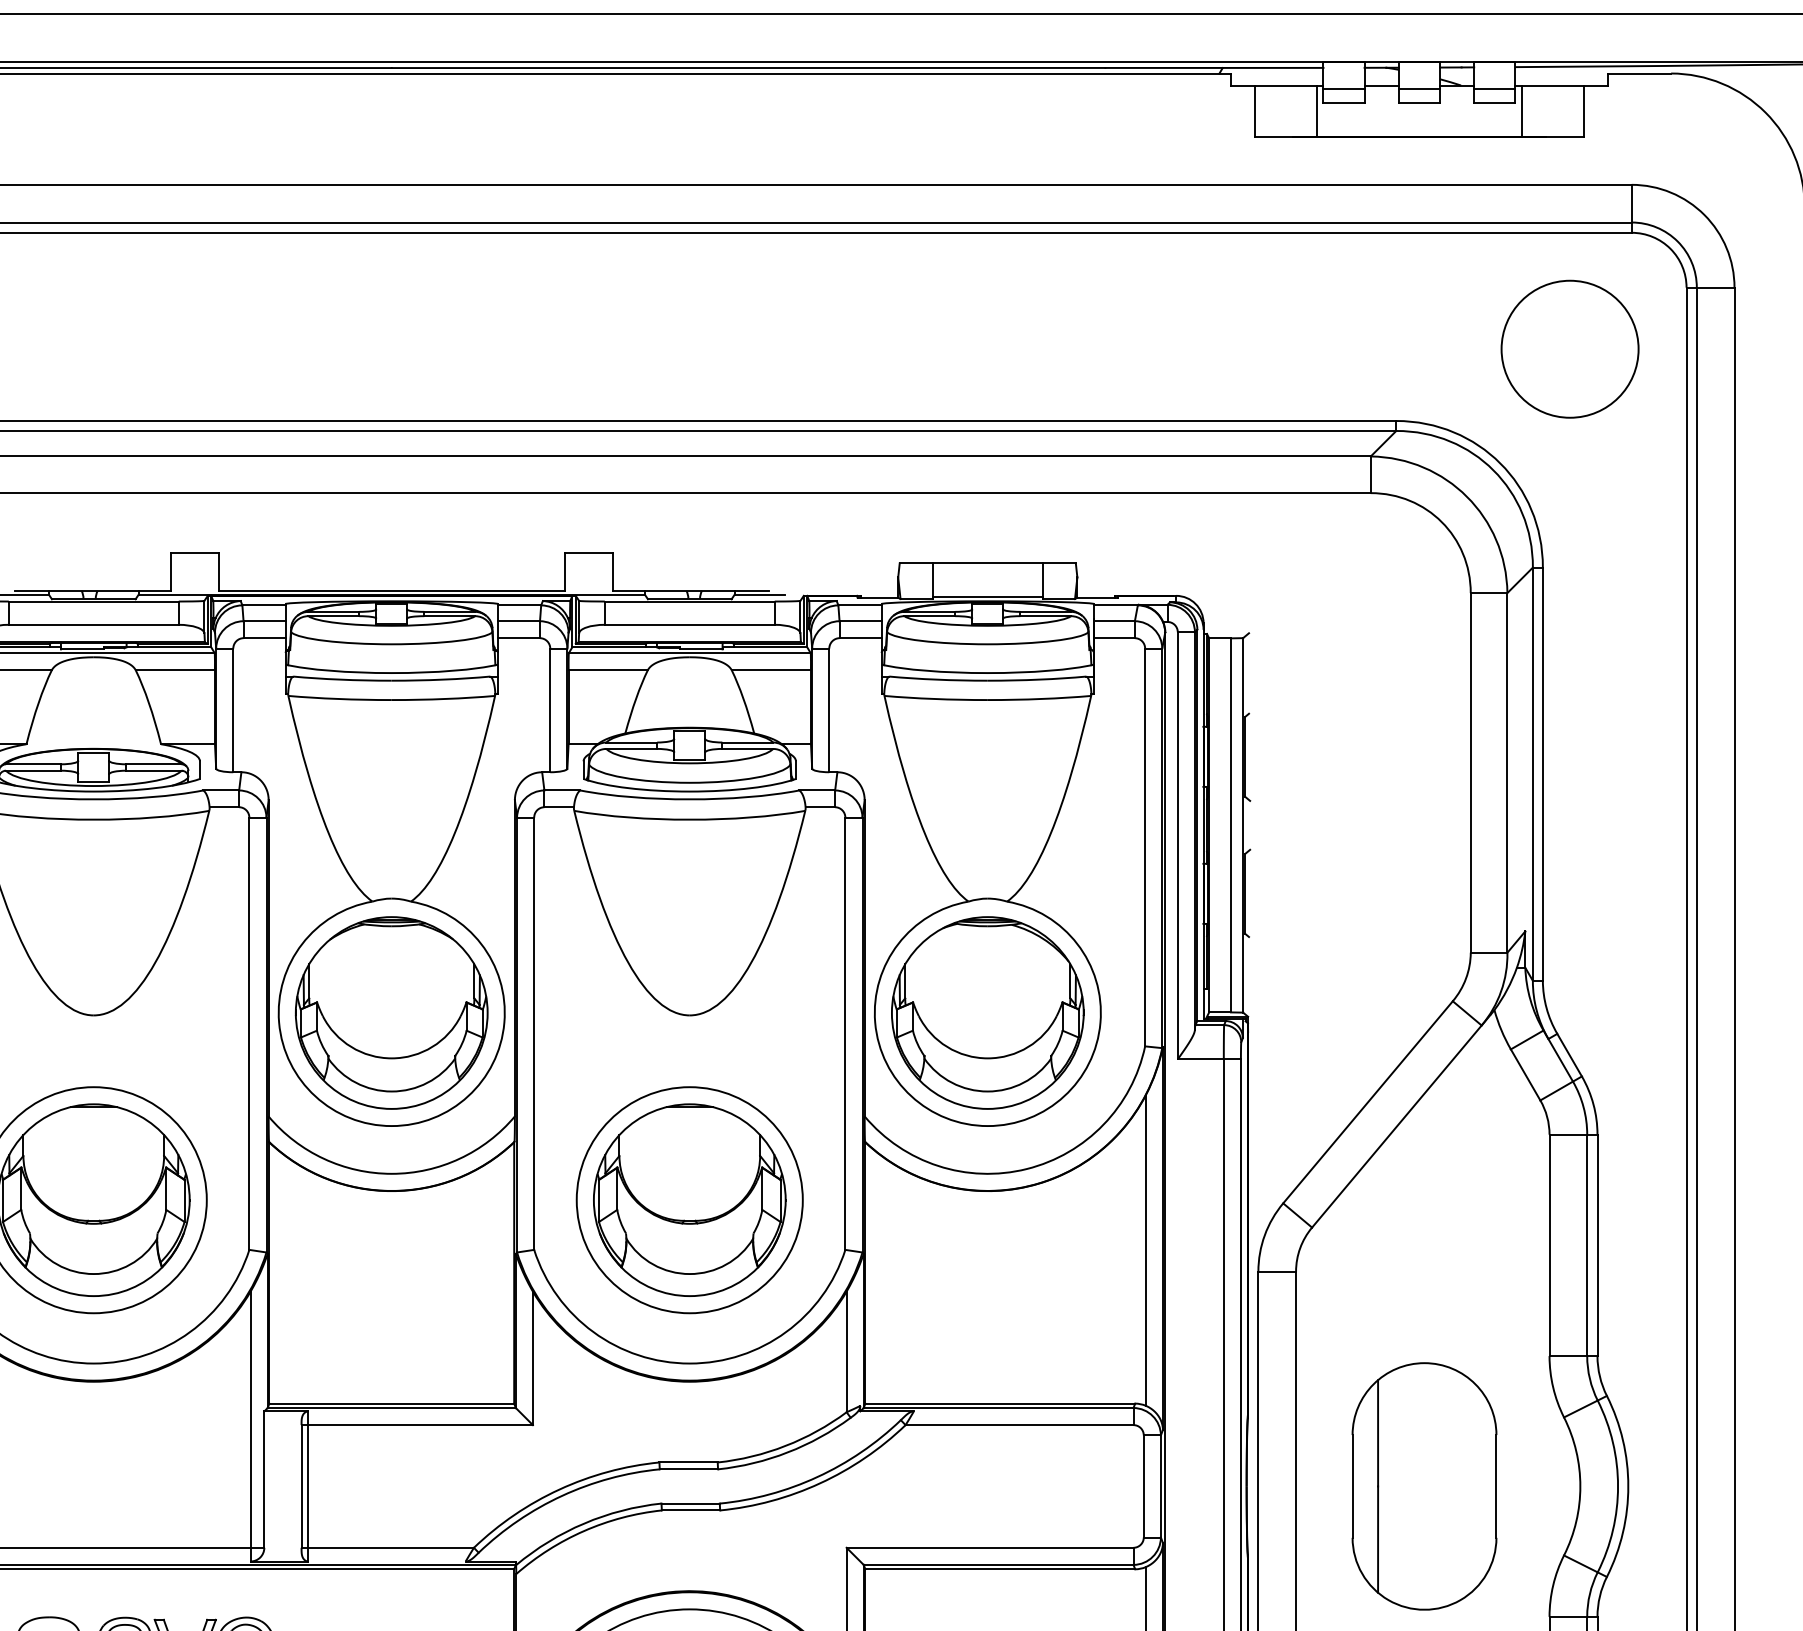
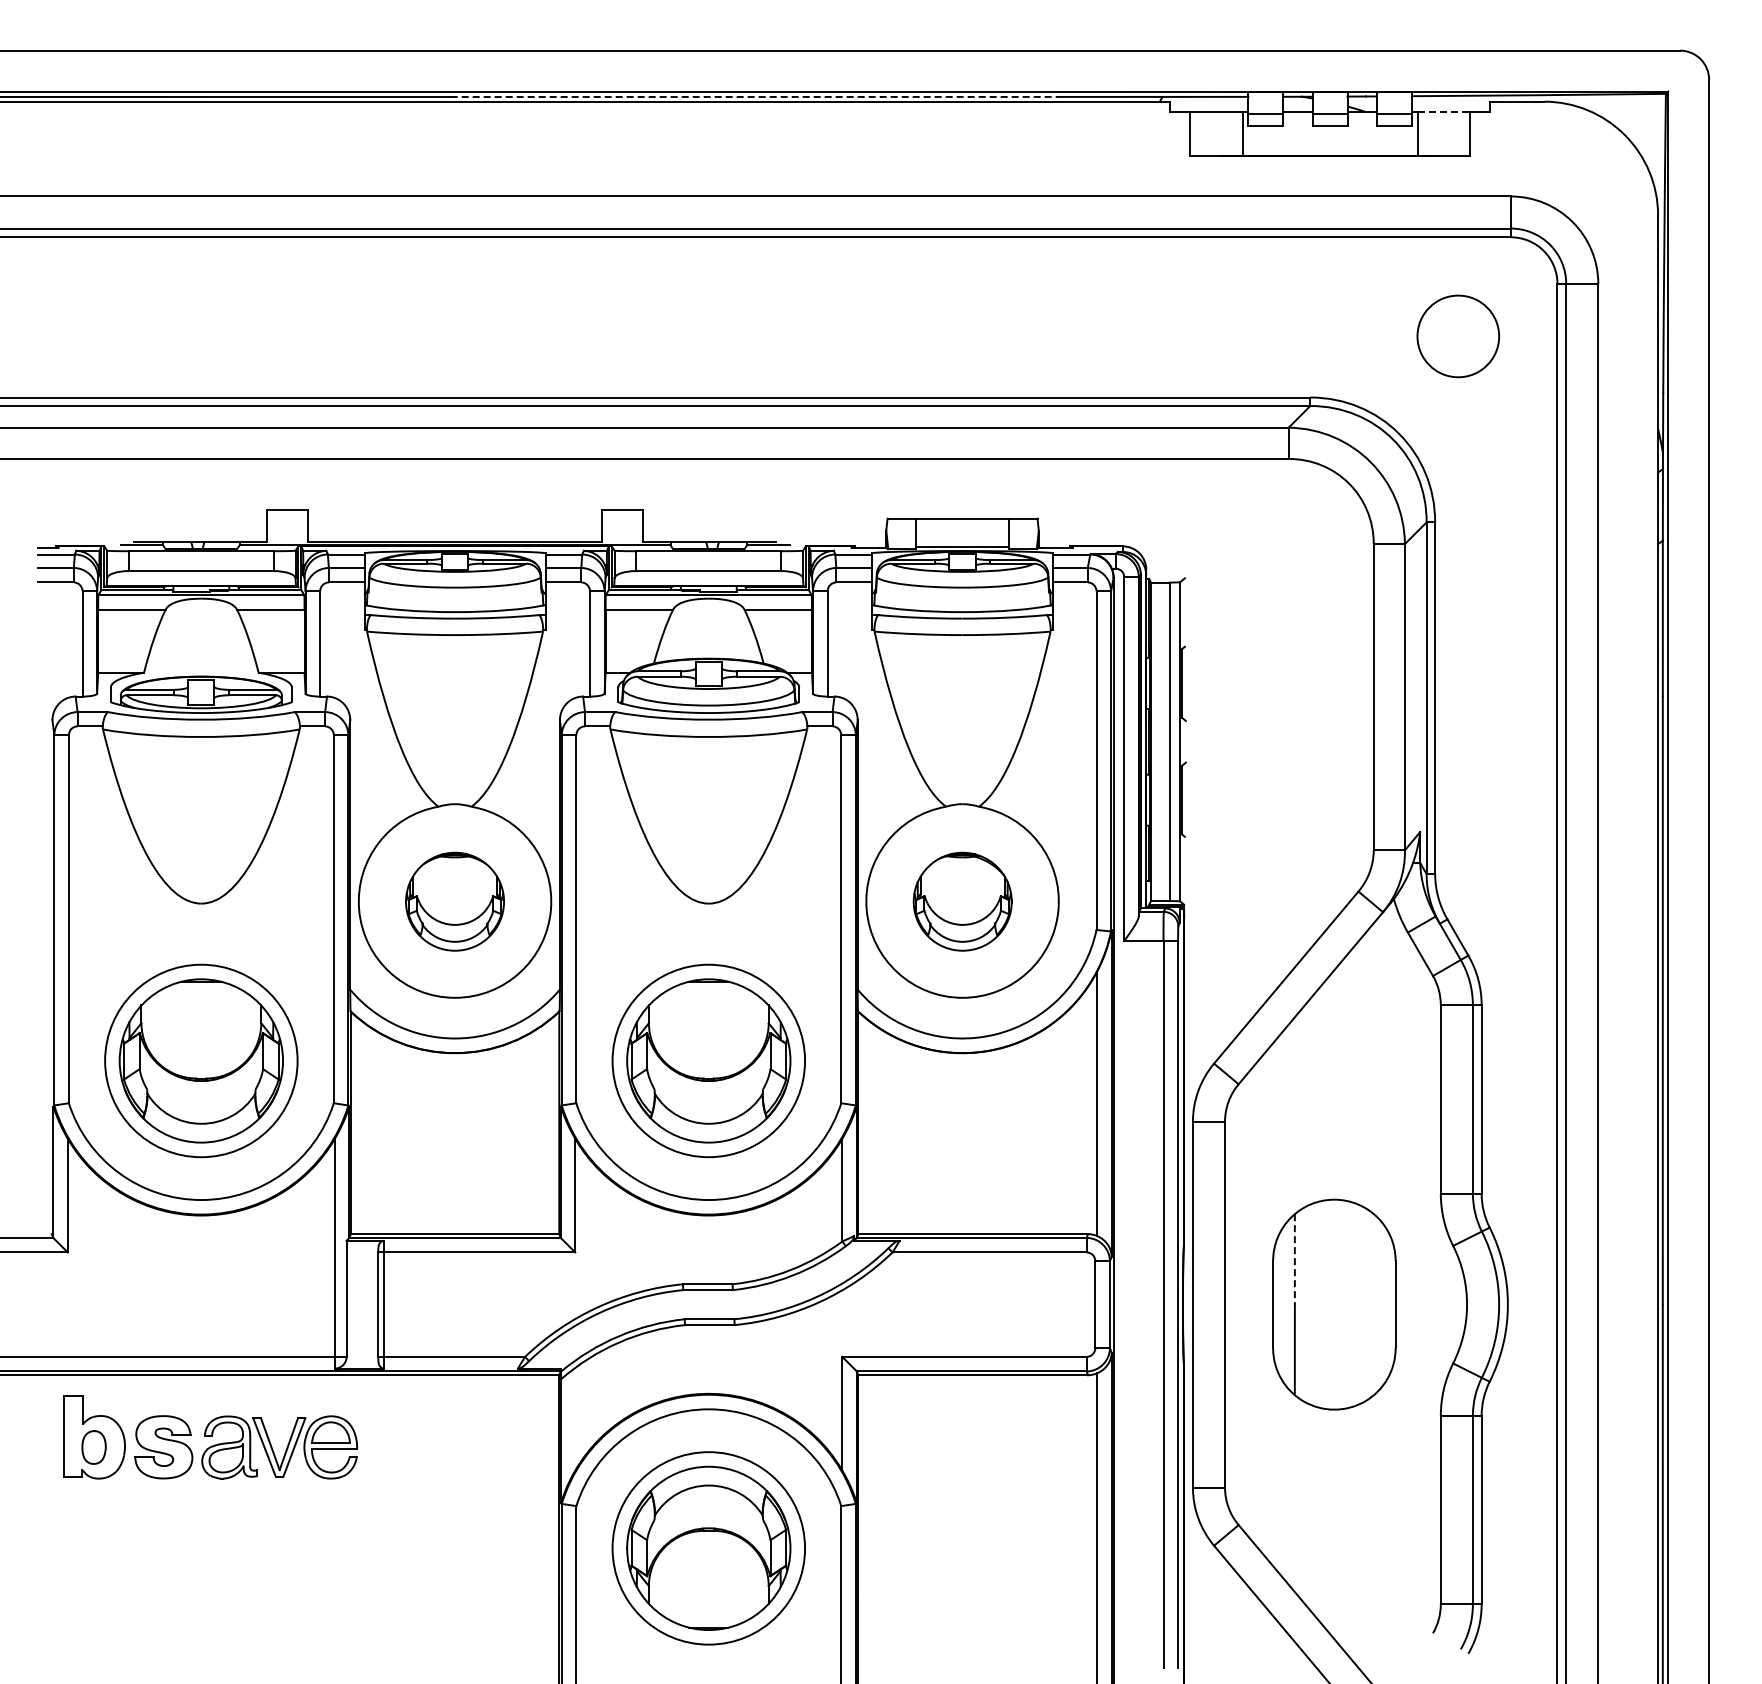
line: (748, 67) -> (758, 96), solid -> dashed
line: (1553, 85) -> (1444, 111), solid -> dashed
circle: (1570, 349) -> (1458, 336), size x0.7
part: (391, 1012) -> (454, 901), size x0.6
part: (987, 1012) -> (962, 901), size x0.6
line: (1377, 1433) -> (1294, 1259), solid -> dashed

